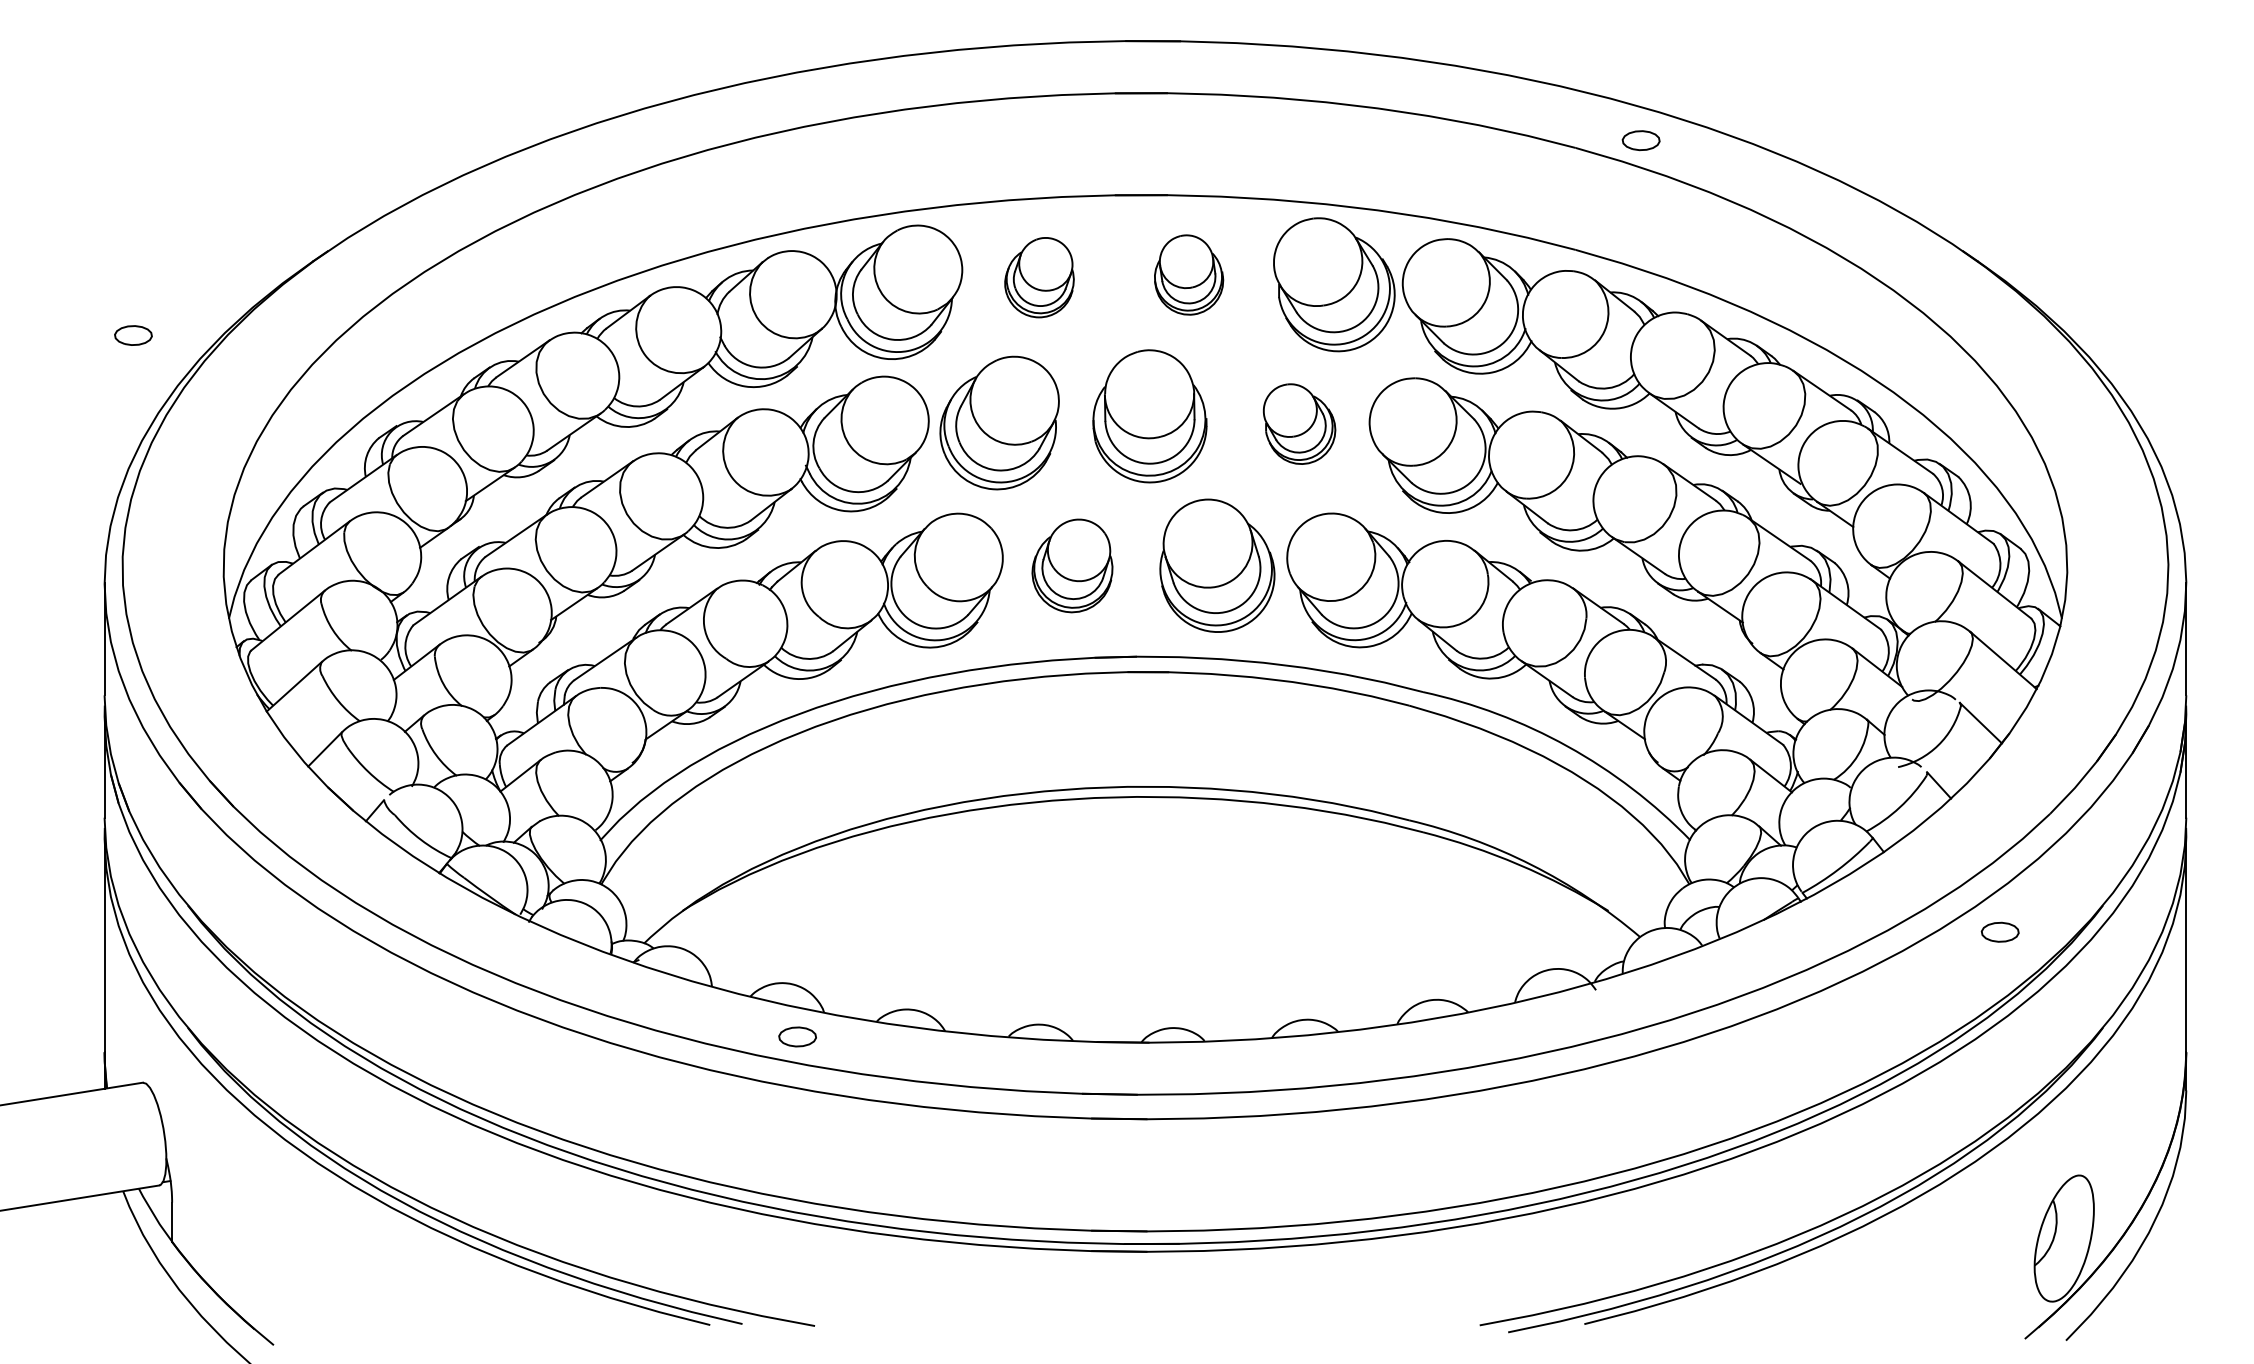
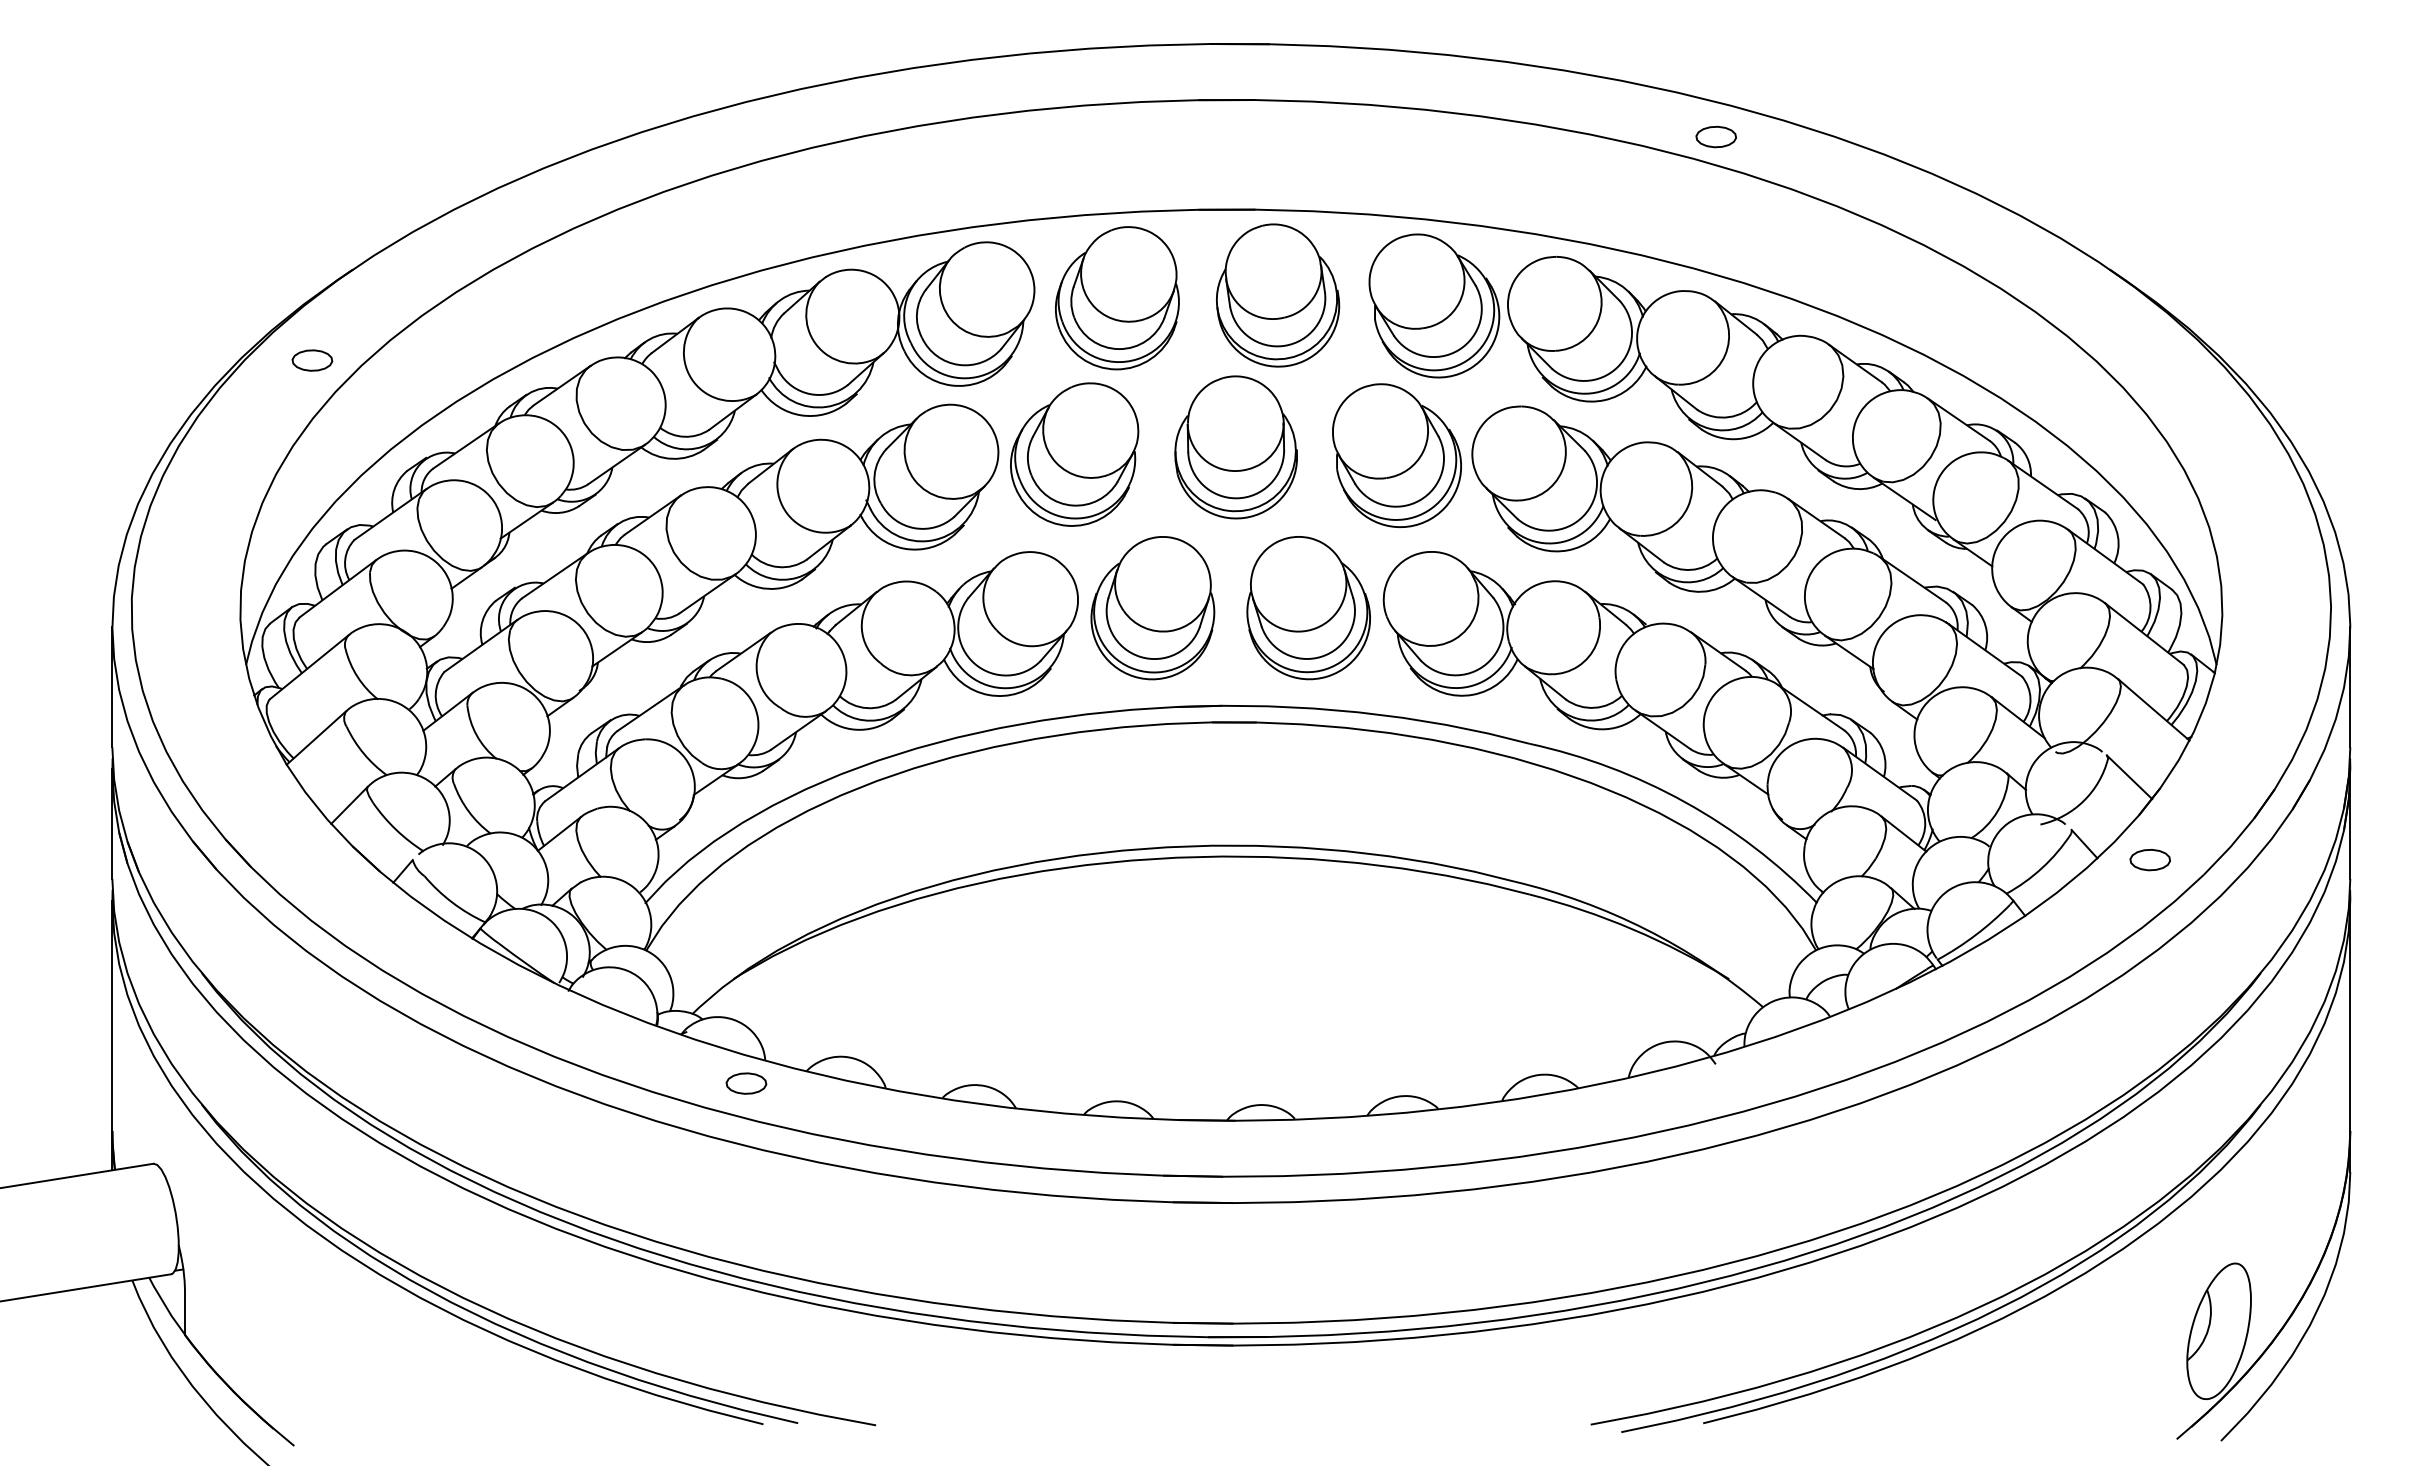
part: (1640, 140) -> (1715, 136), moved
part: (1189, 275) -> (1278, 295), size x1.67
part: (1039, 277) -> (1117, 298), size x1.67
part: (133, 335) -> (312, 360), moved
part: (1299, 423) -> (1396, 455), size x1.67
part: (1072, 566) -> (1152, 608), size x1.43
part: (1999, 932) -> (2149, 860), moved
part: (797, 1036) -> (746, 1083), moved

